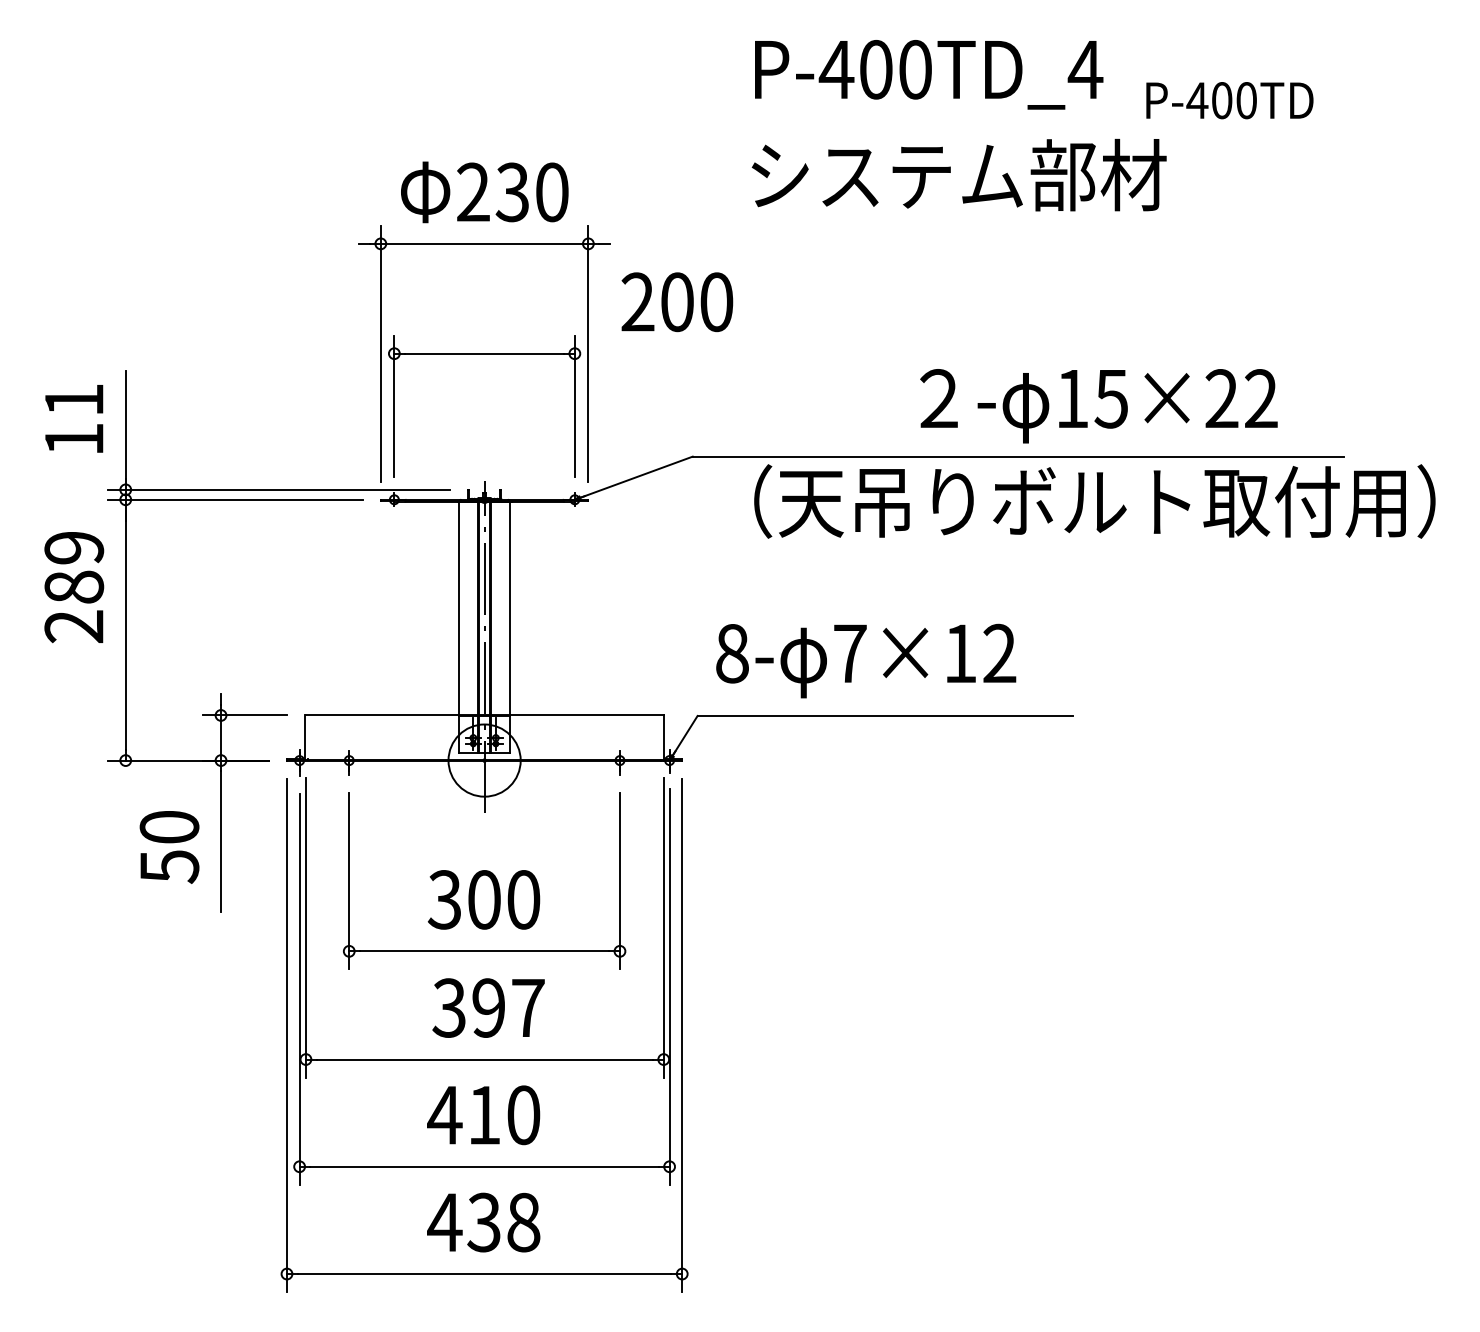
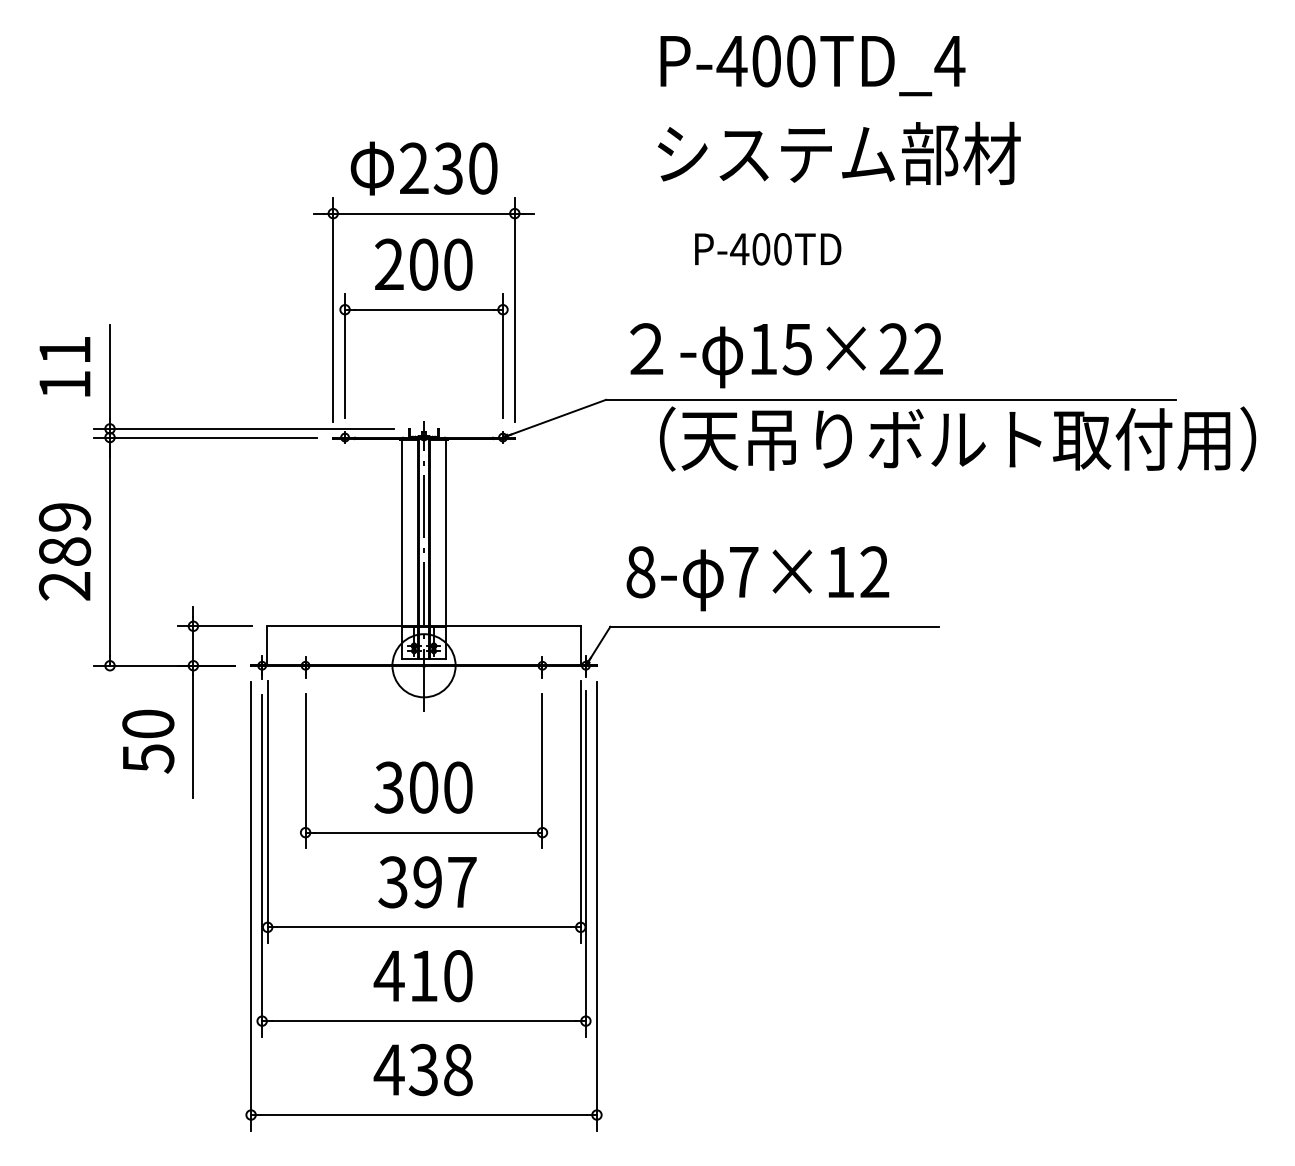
text: (1229, 100) -> (767, 249), moved
text: (677, 302) -> (423, 264), moved
text: (1098, 406) -> (786, 355), moved
text: (74, 587) -> (65, 551), moved

